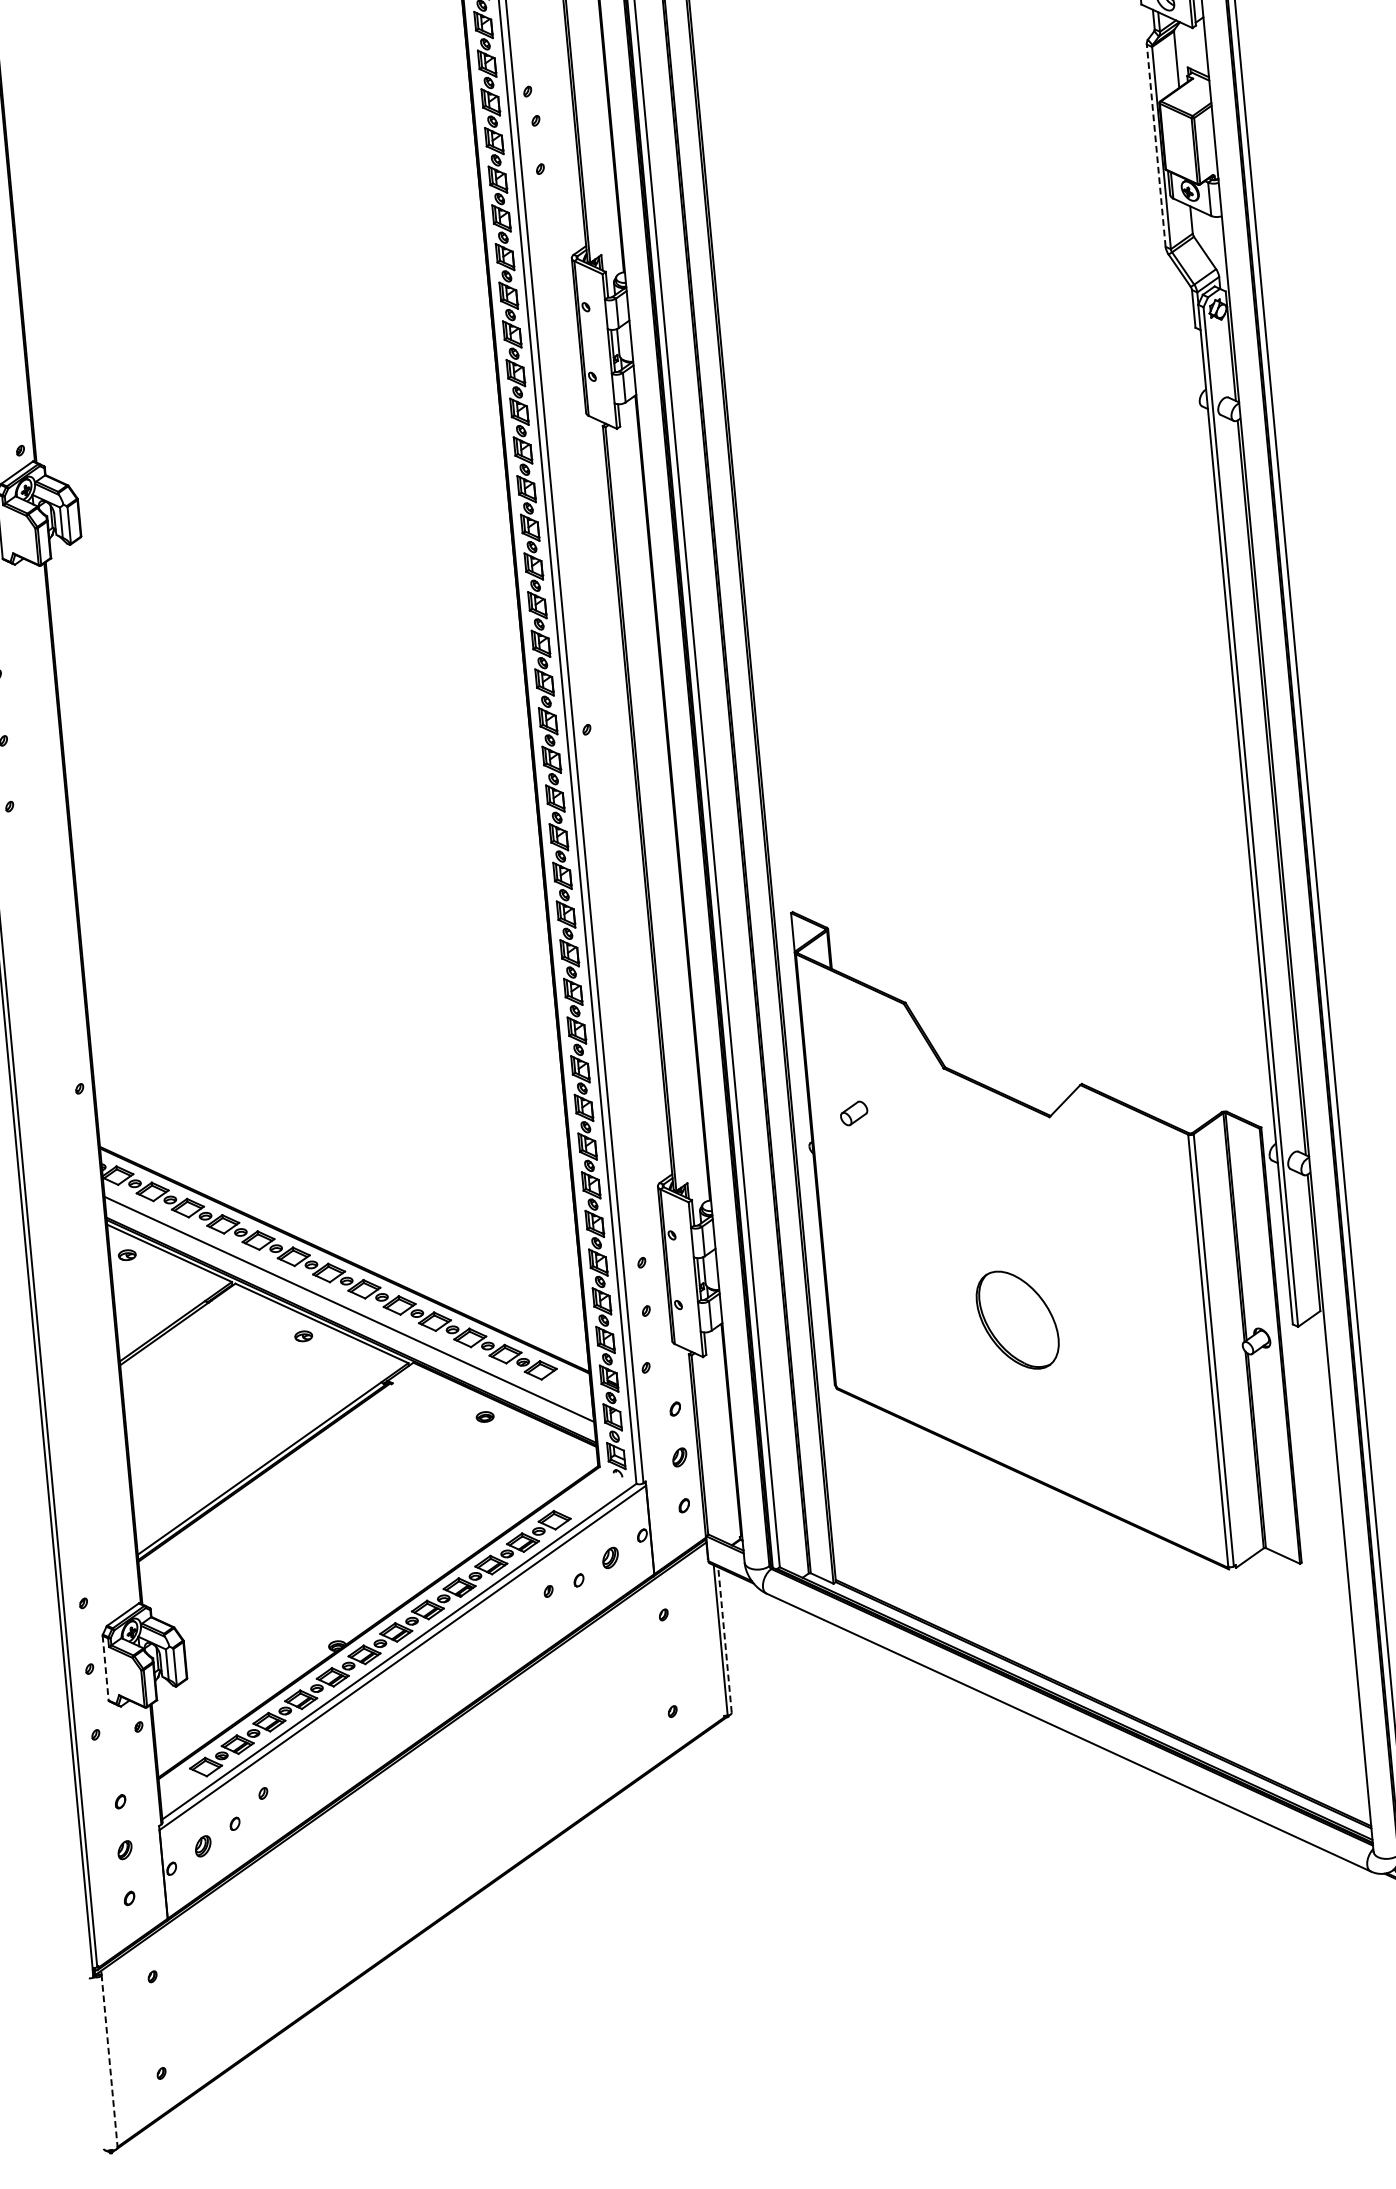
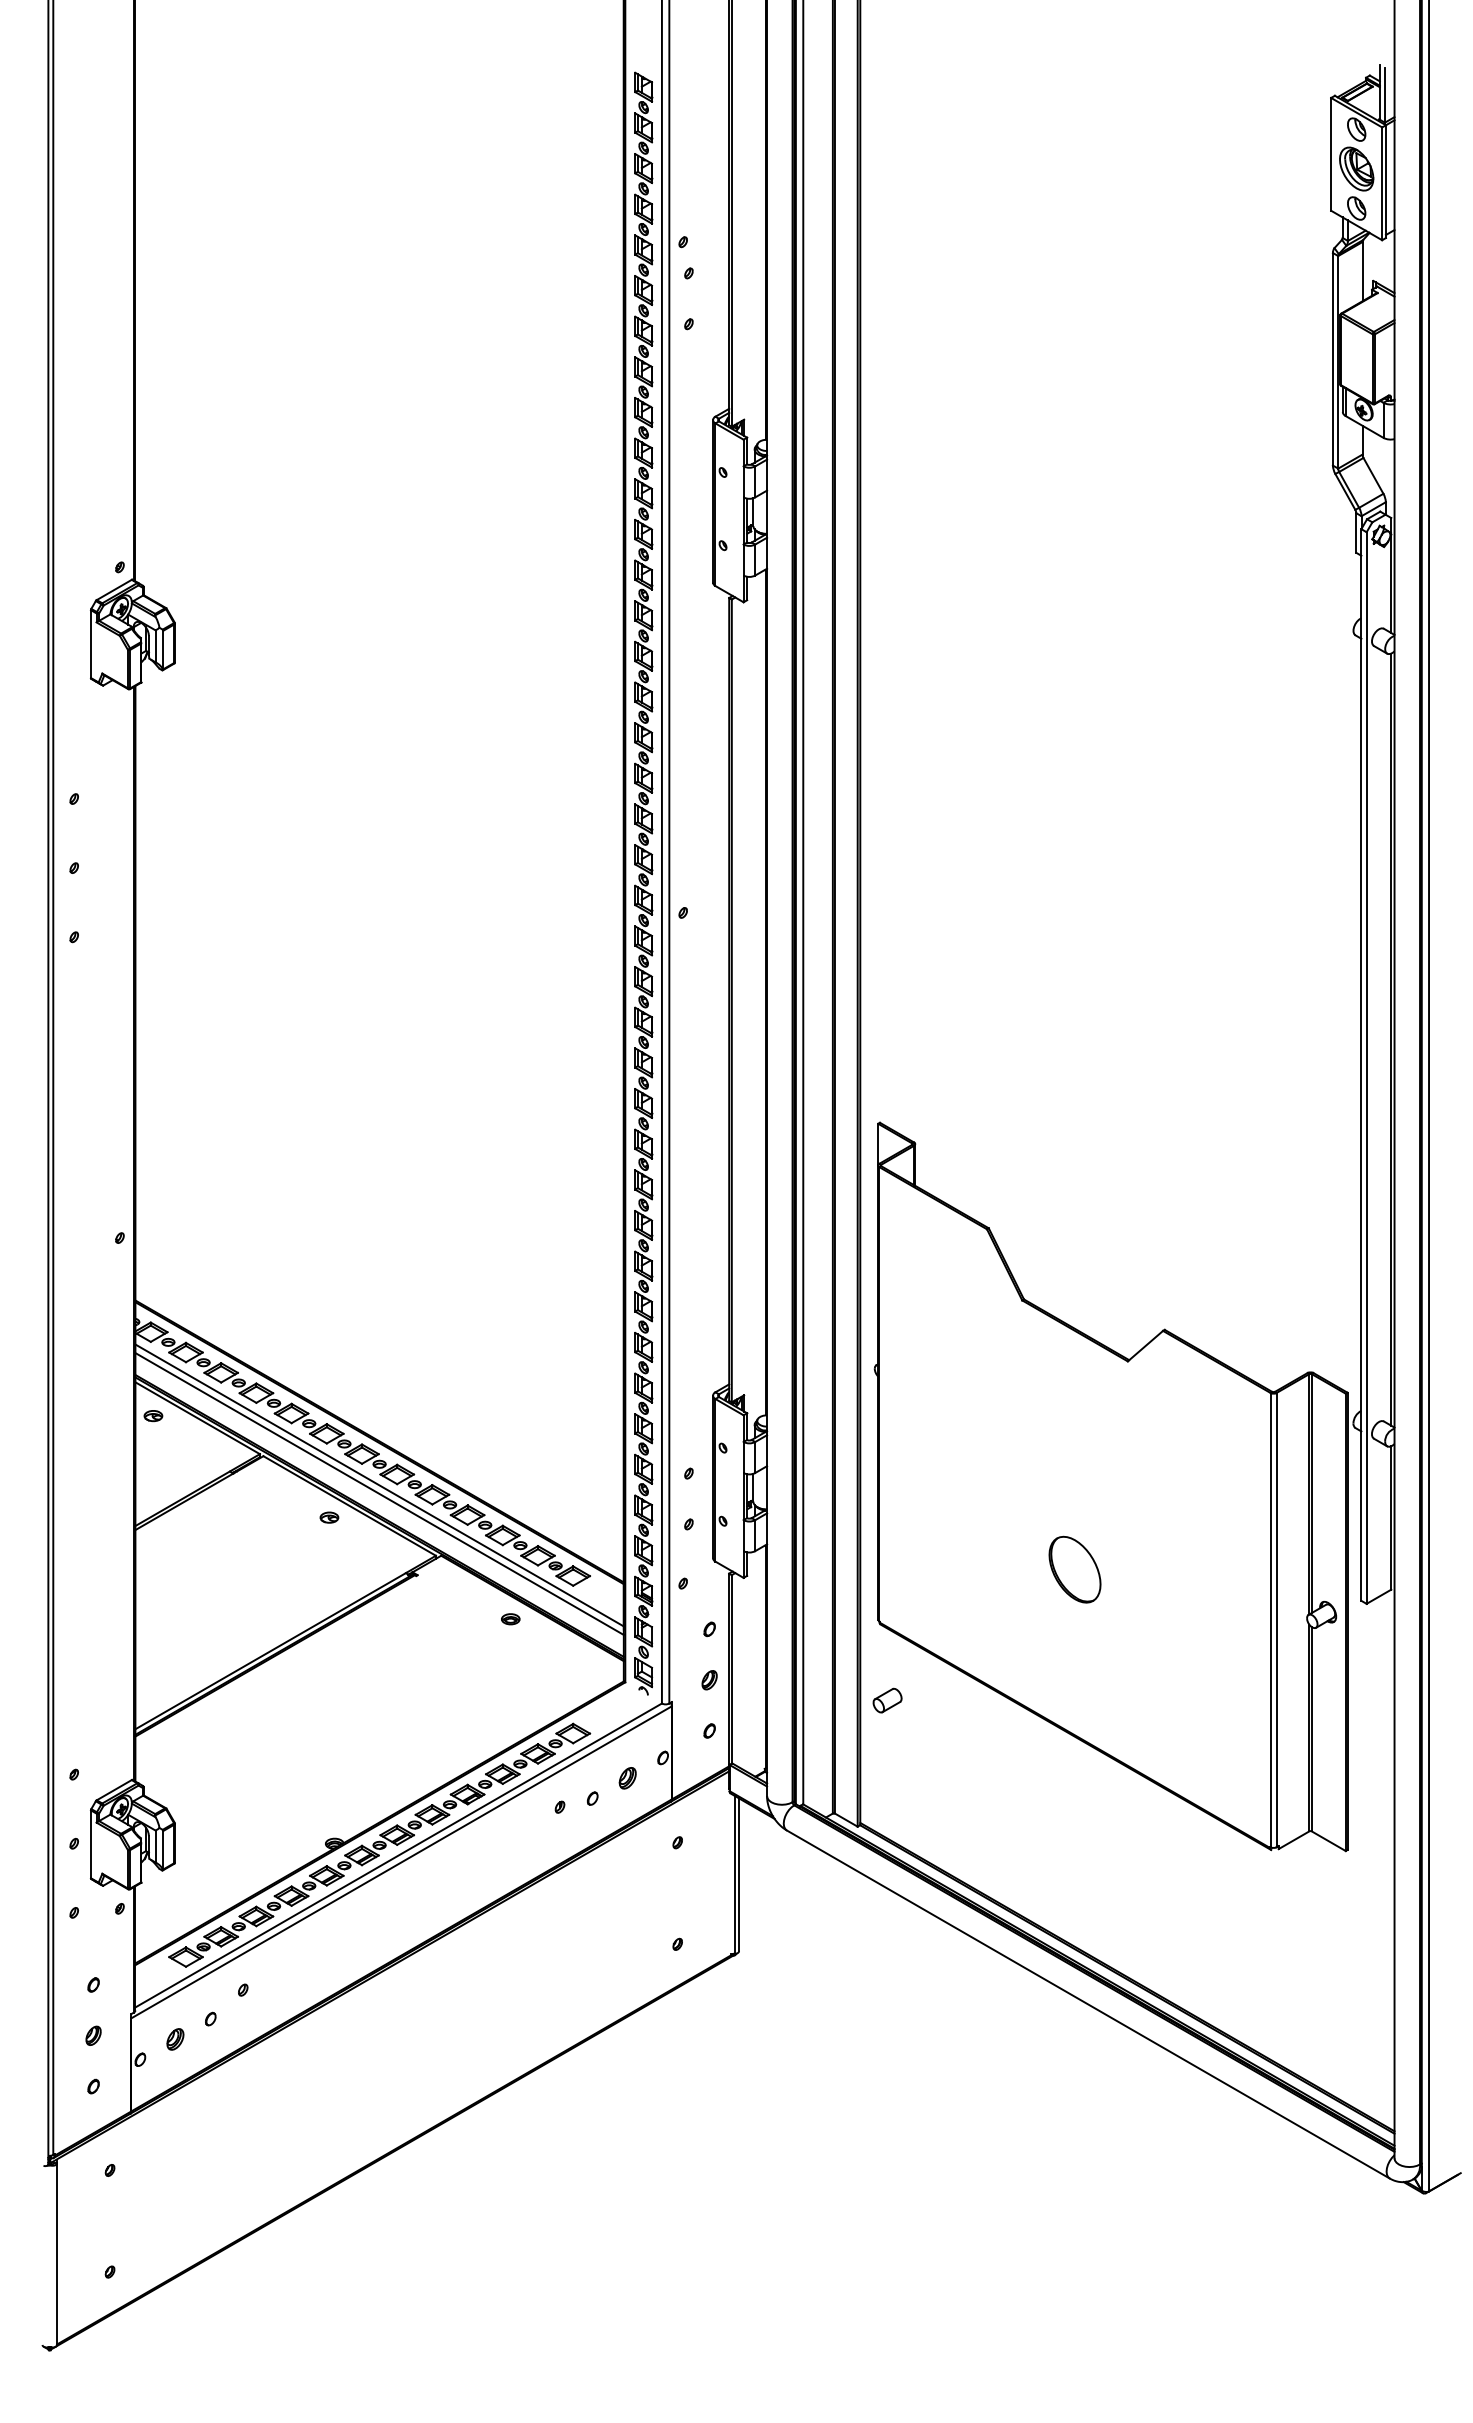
line: (1155, 144) -> (1332, 358), dashed -> solid
part: (854, 1113) -> (887, 1700), moved
line: (348, 1301) -> (379, 1485), added
part: (1017, 1319) -> (1074, 1569), size x0.62
line: (725, 1639) -> (739, 1874), dashed -> solid
line: (105, 1668) -> (90, 1844), dashed -> solid
line: (110, 2061) -> (57, 2254), dashed -> solid

